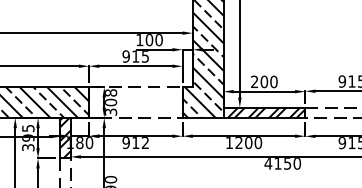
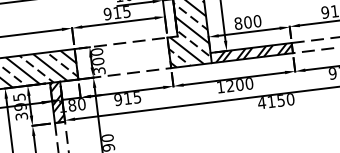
text: (254, 81) -> (238, 23), 200 -> 800
text: (110, 92) -> (96, 51), 308 -> 300
text: (144, 143) -> (136, 98), 912 -> 915

